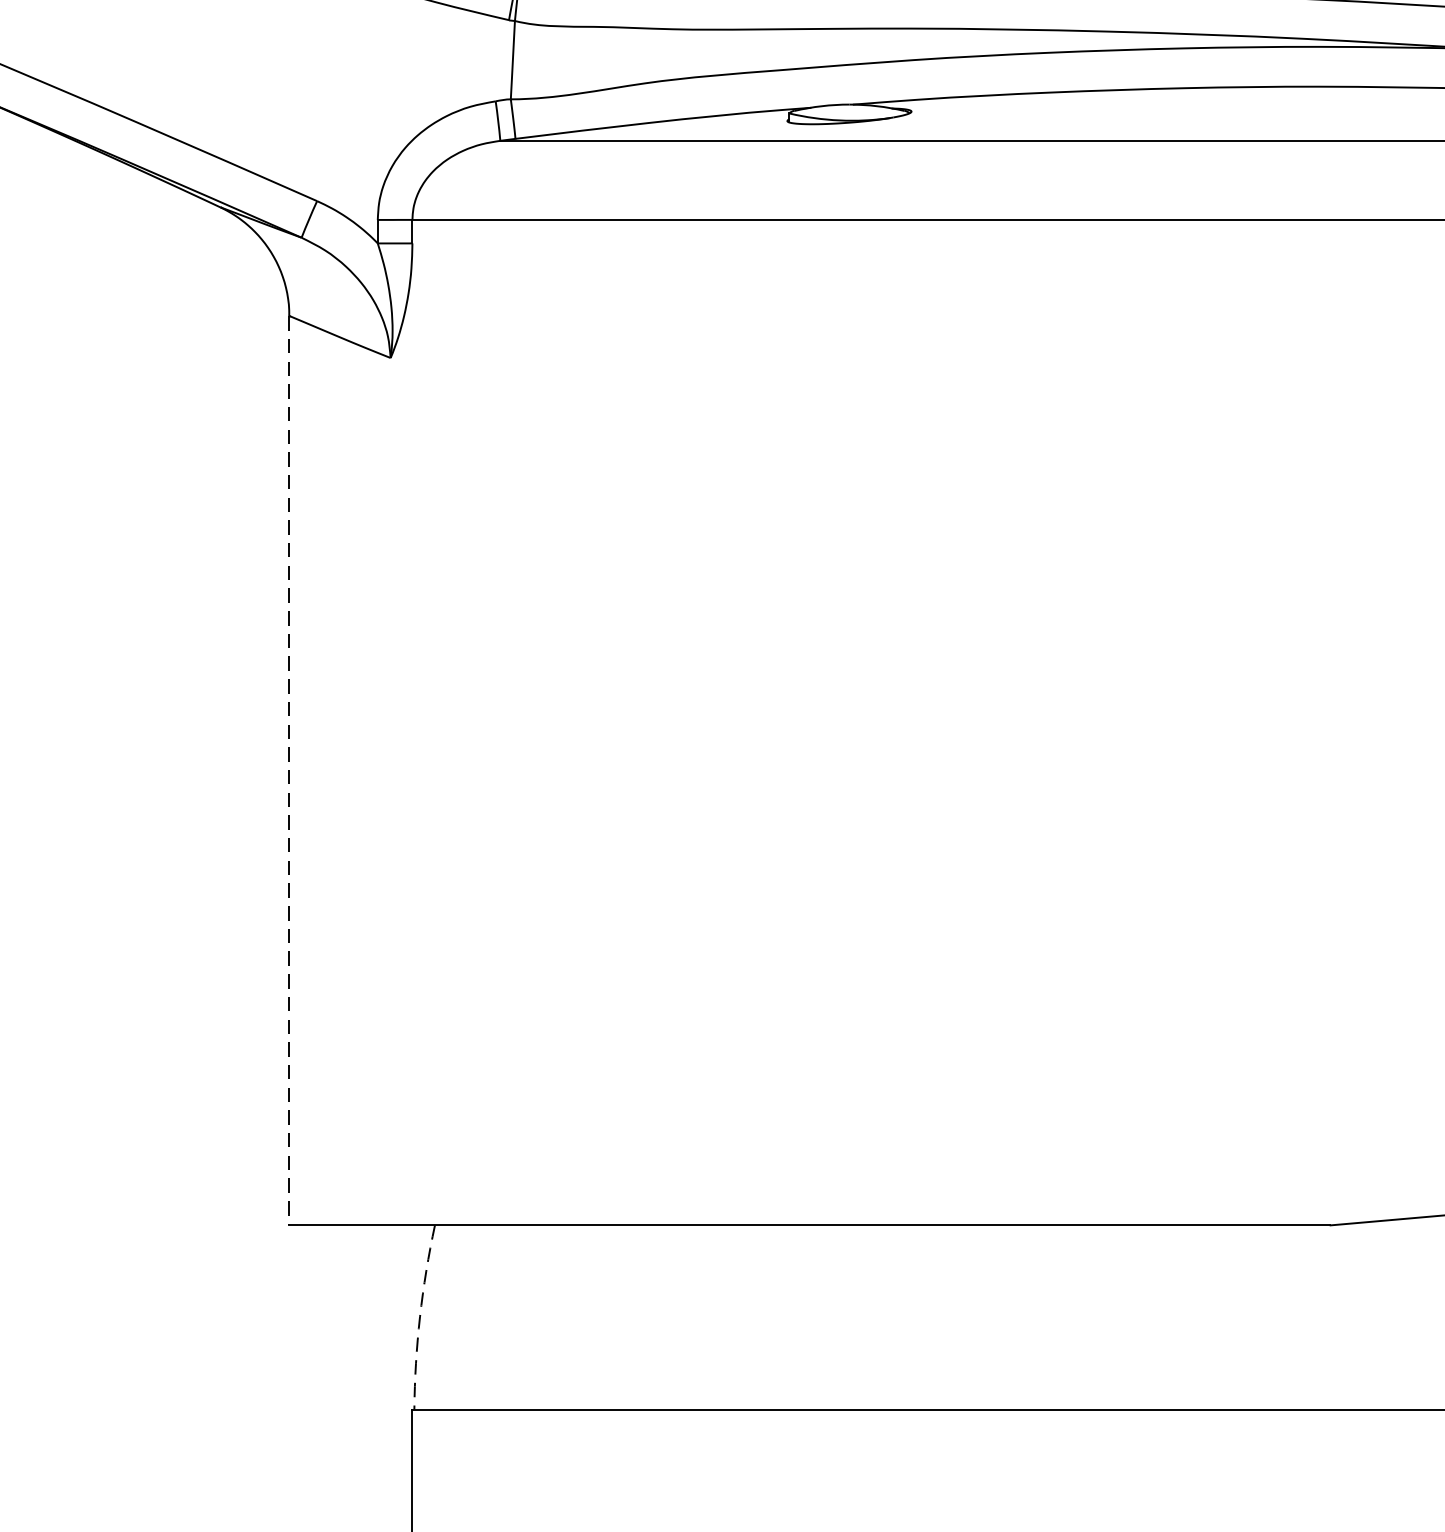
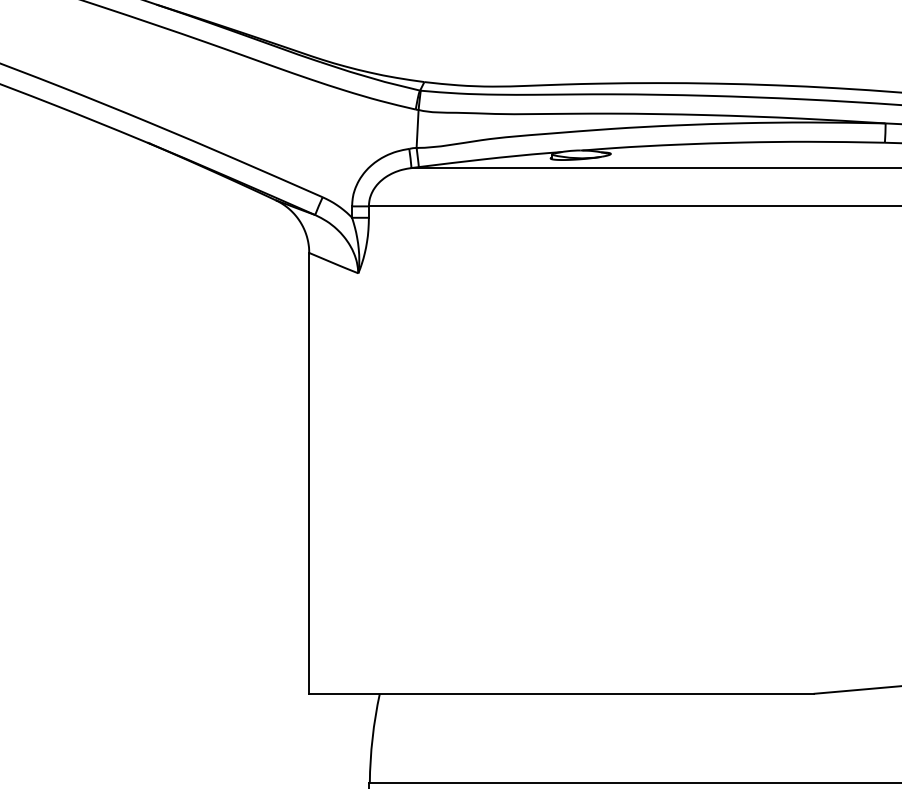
line: (289, 770) -> (309, 473), dashed -> solid
arc: (419, 1317) -> (372, 738), dashed -> solid

